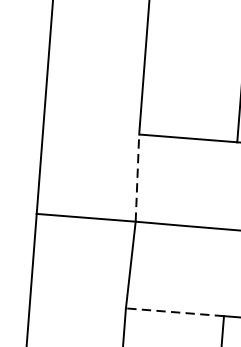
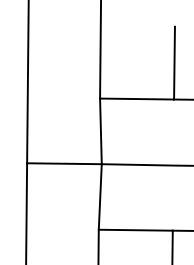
line: (136, 178) -> (100, 131), dashed -> solid
line: (173, 312) -> (134, 230), dashed -> solid

